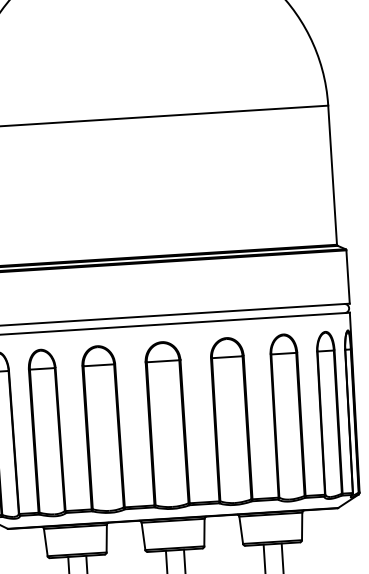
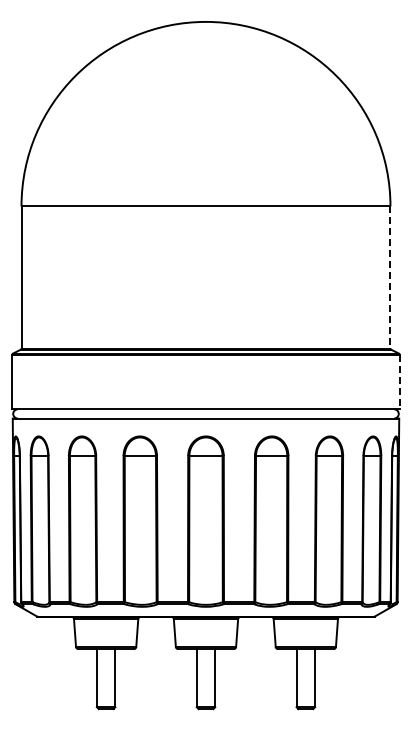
line: (332, 175) -> (390, 277), solid -> dashed
line: (347, 277) -> (399, 382), solid -> dashed

